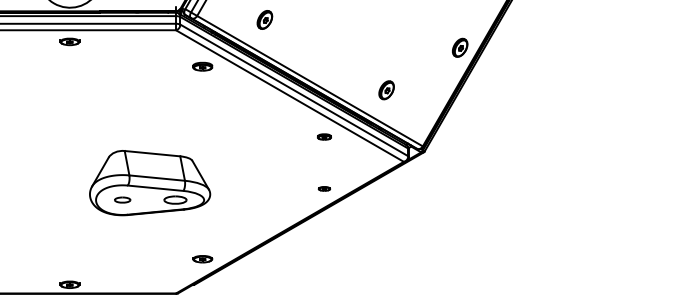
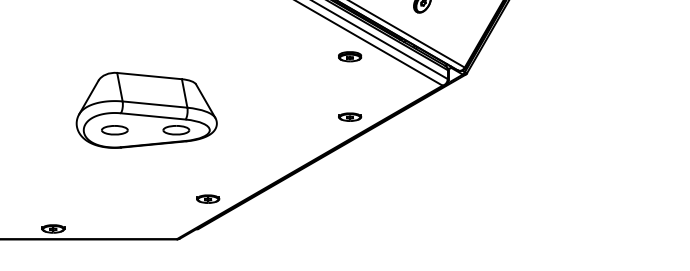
part: (324, 136) -> (350, 56), size x1.43
part: (324, 188) -> (350, 116), size x1.67
part: (122, 199) -> (114, 129), size x1.43

